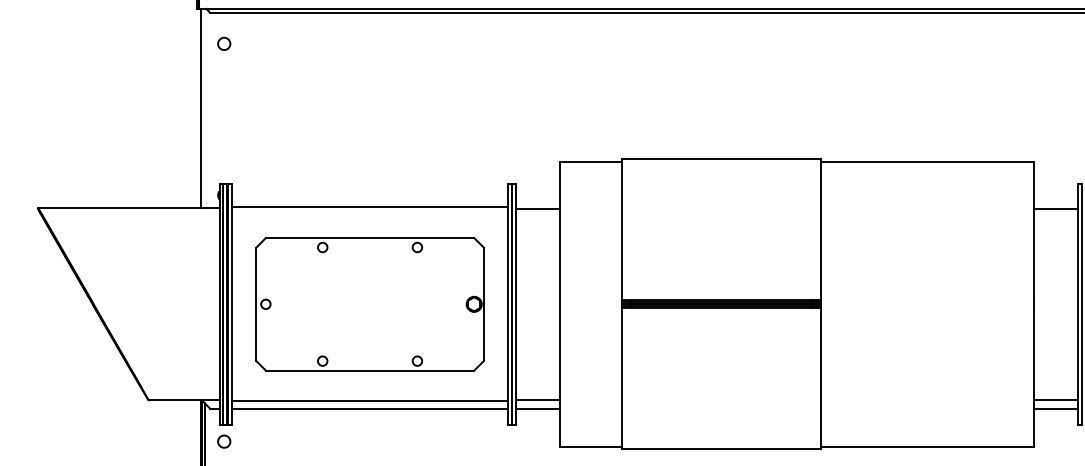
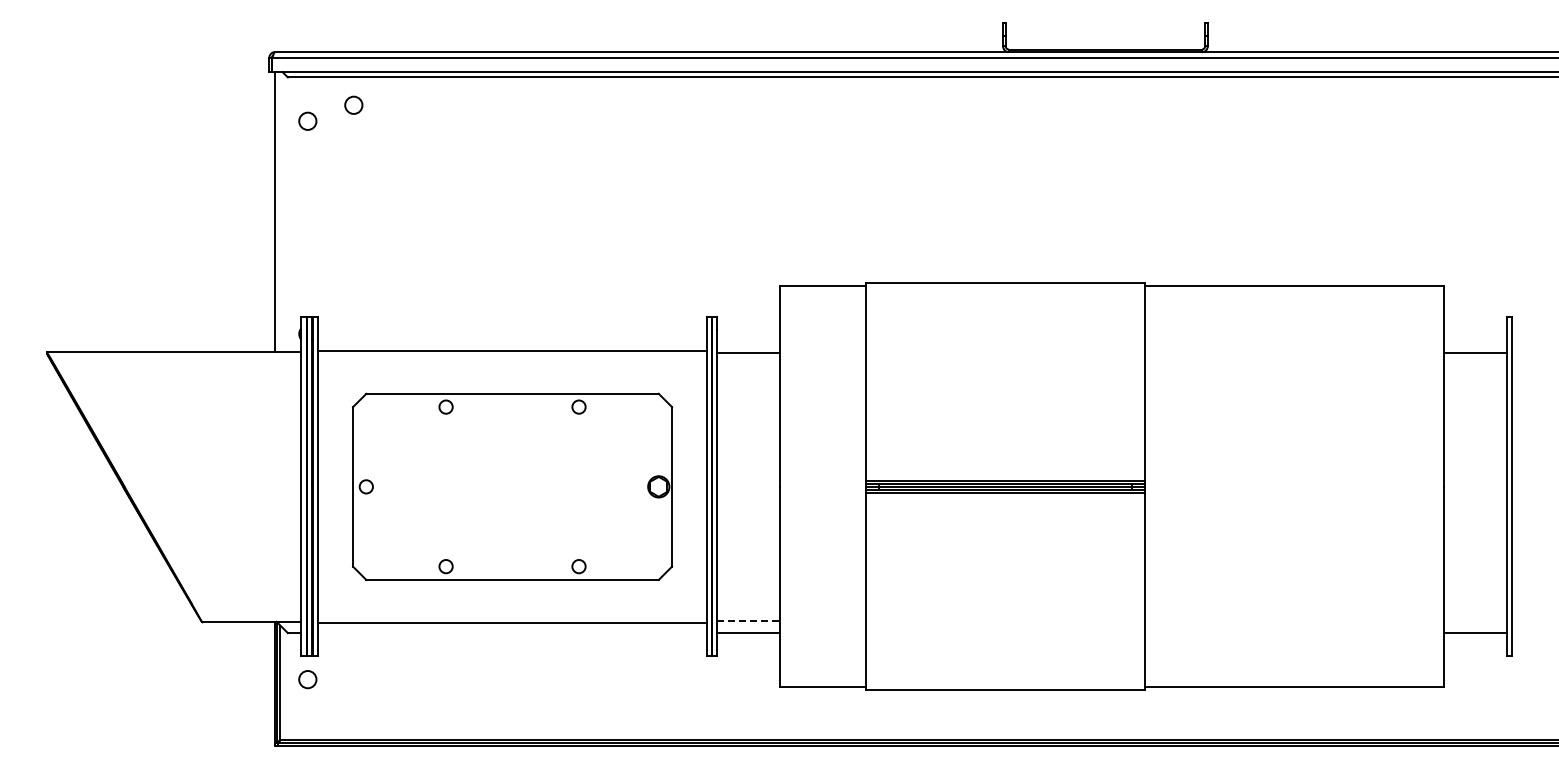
circle: (256, 31) -> (353, 104), added
line: (538, 400) -> (749, 621), solid -> dashed
line: (1056, 400) -> (1475, 621), removed
line: (370, 408) -> (512, 633), removed

